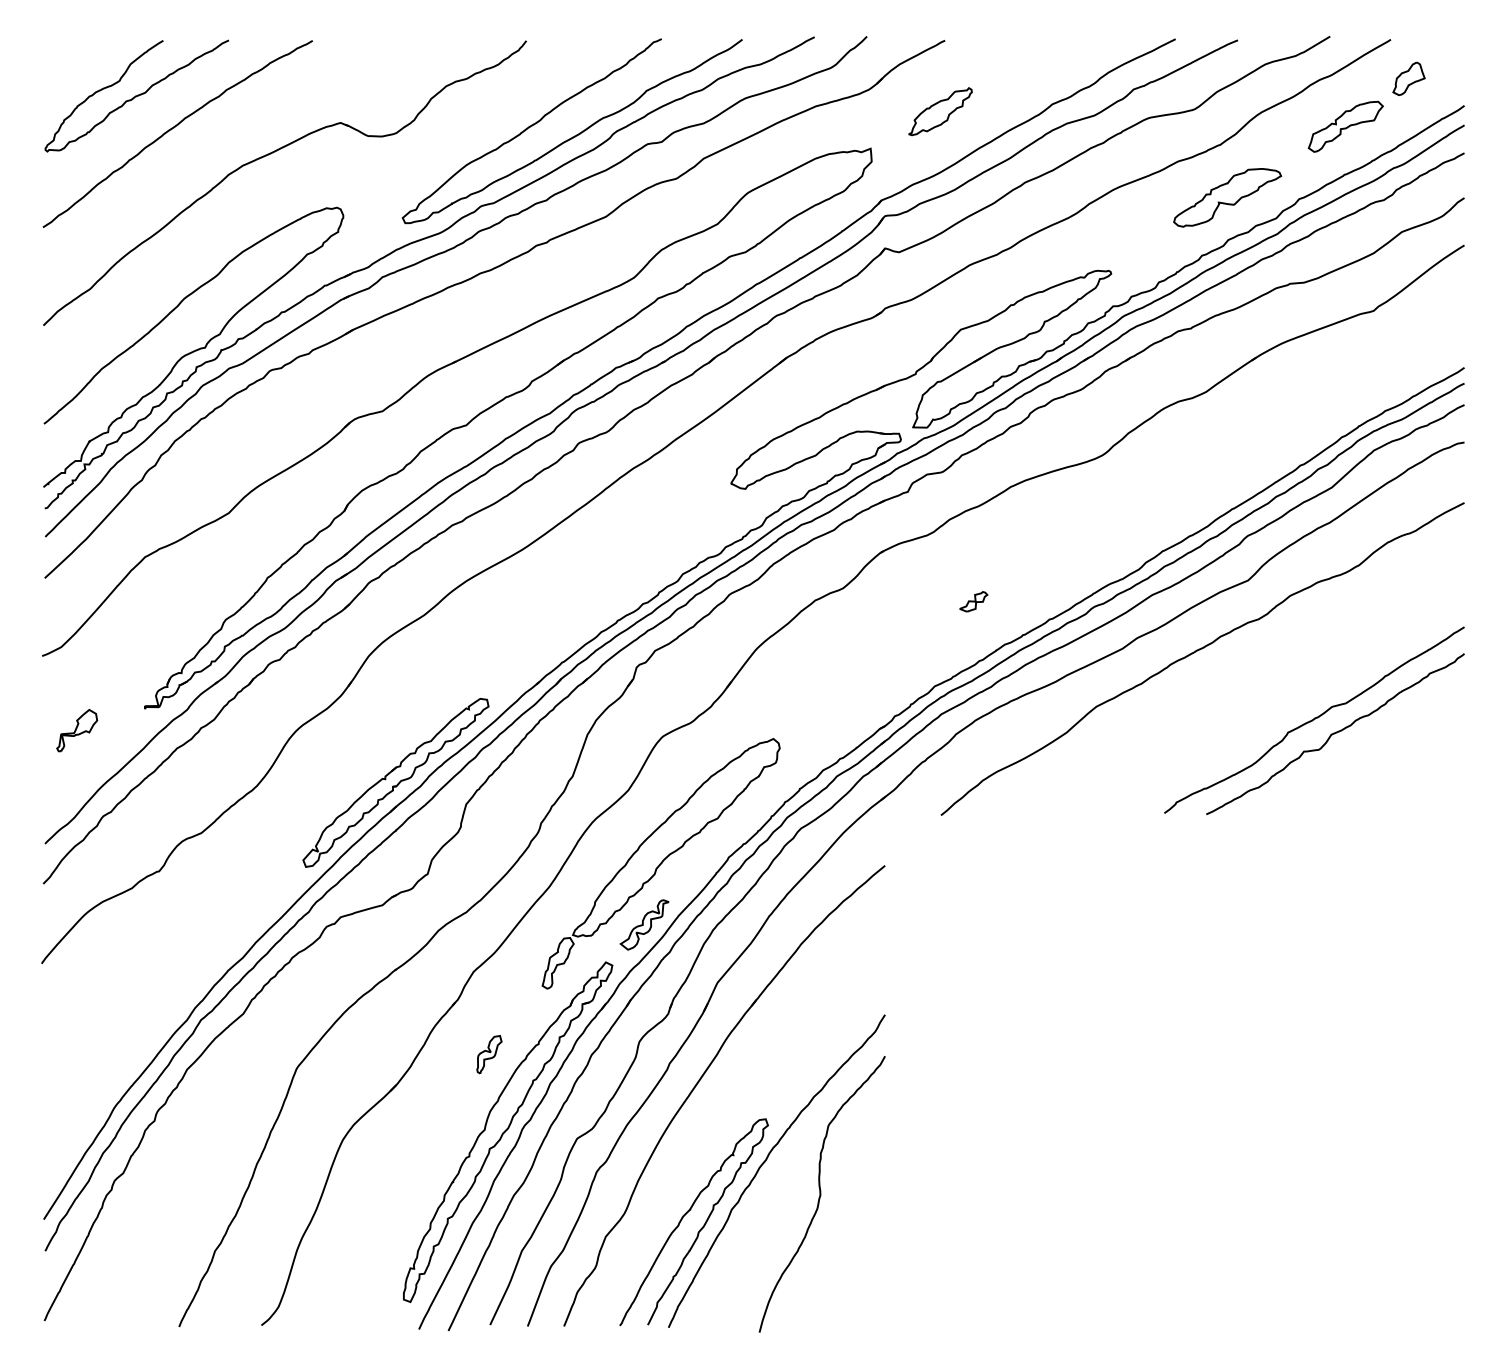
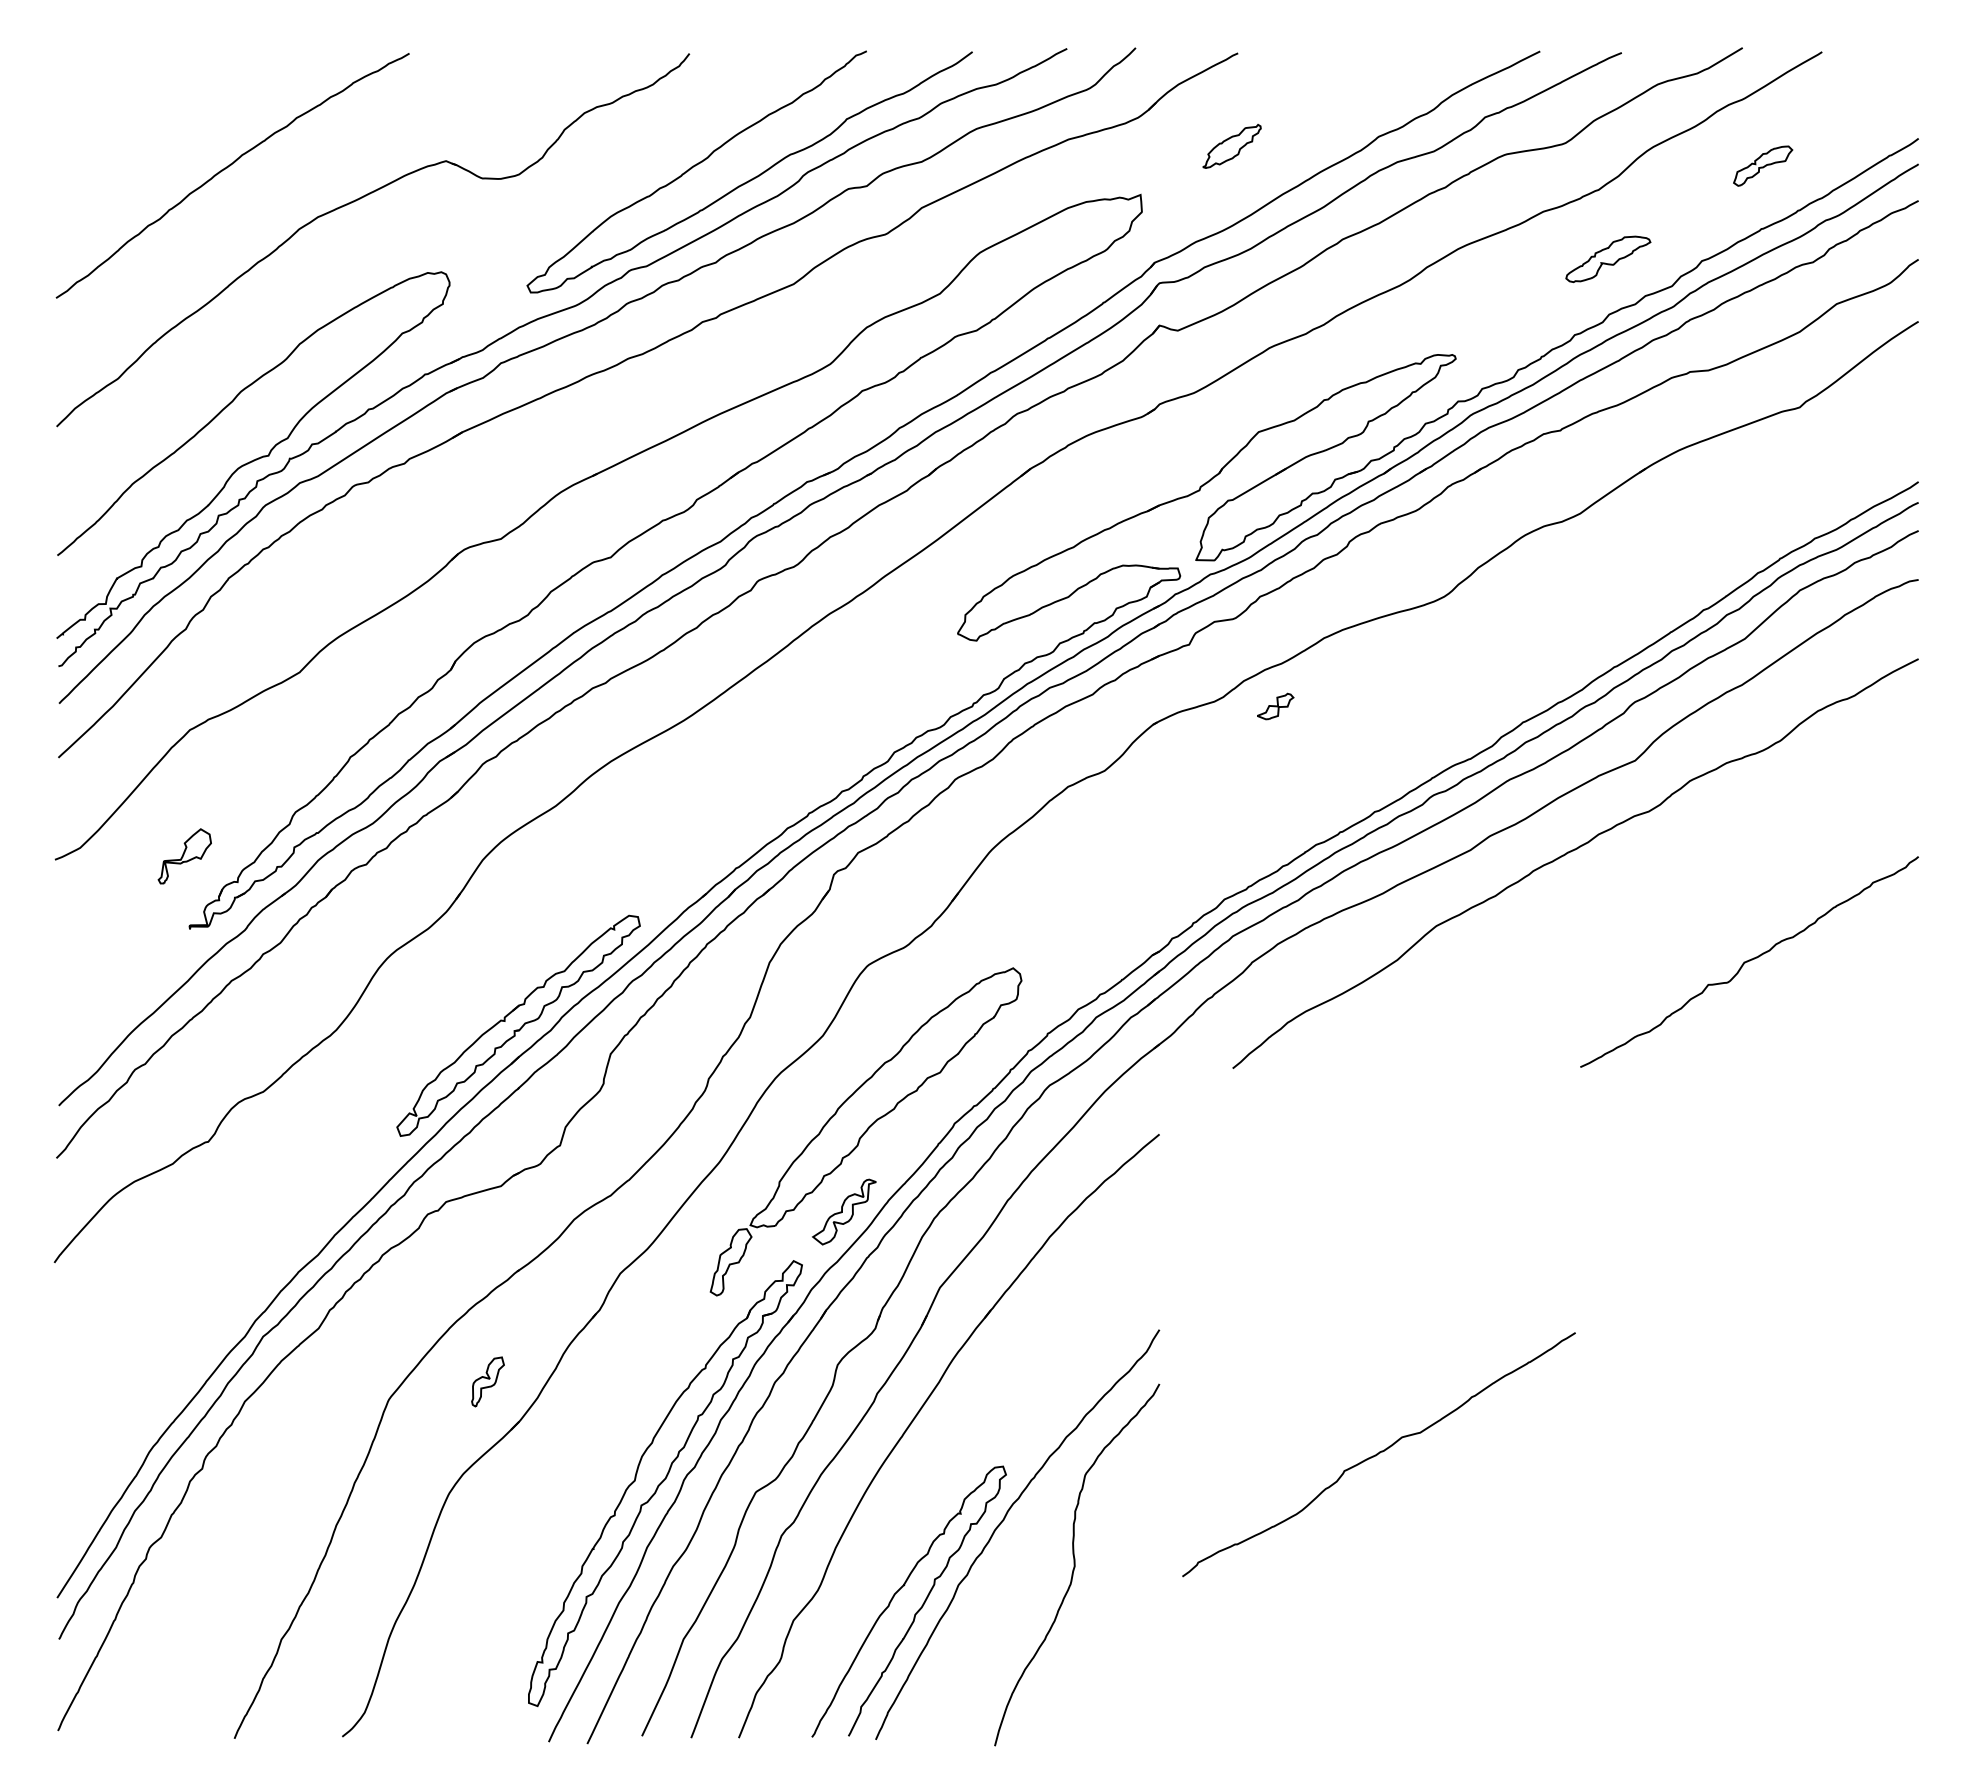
part: (1408, 78) -> (1845, 103), removed
curve: (136, 95) -> (178, 125), removed
part: (940, 111) -> (1231, 146), size x0.7
part: (1345, 126) -> (1762, 165), size x0.6
part: (1227, 197) -> (1608, 259), size x0.6
part: (973, 601) -> (1275, 706), moved
curve: (1314, 720) -> (1378, 1454), moved
part: (76, 730) -> (184, 856), moved
part: (489, 1054) -> (487, 1381), moved

